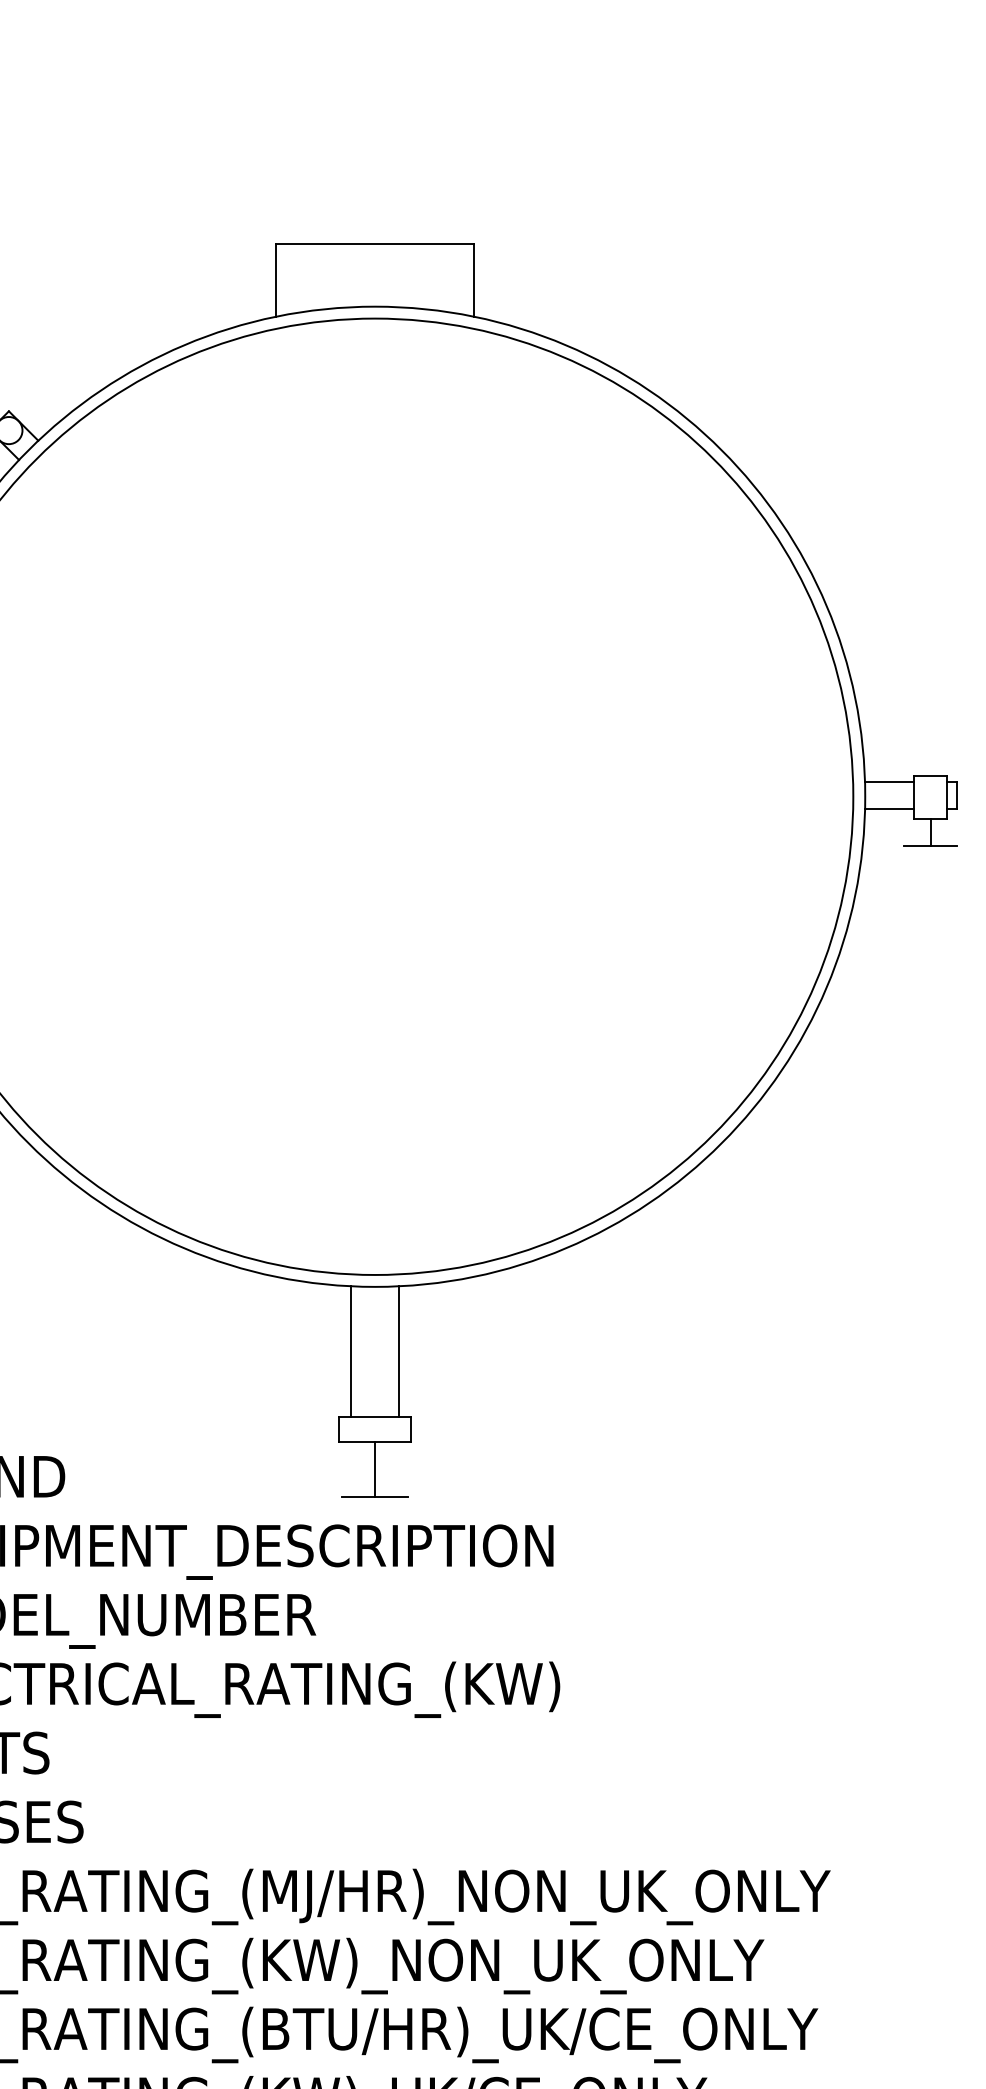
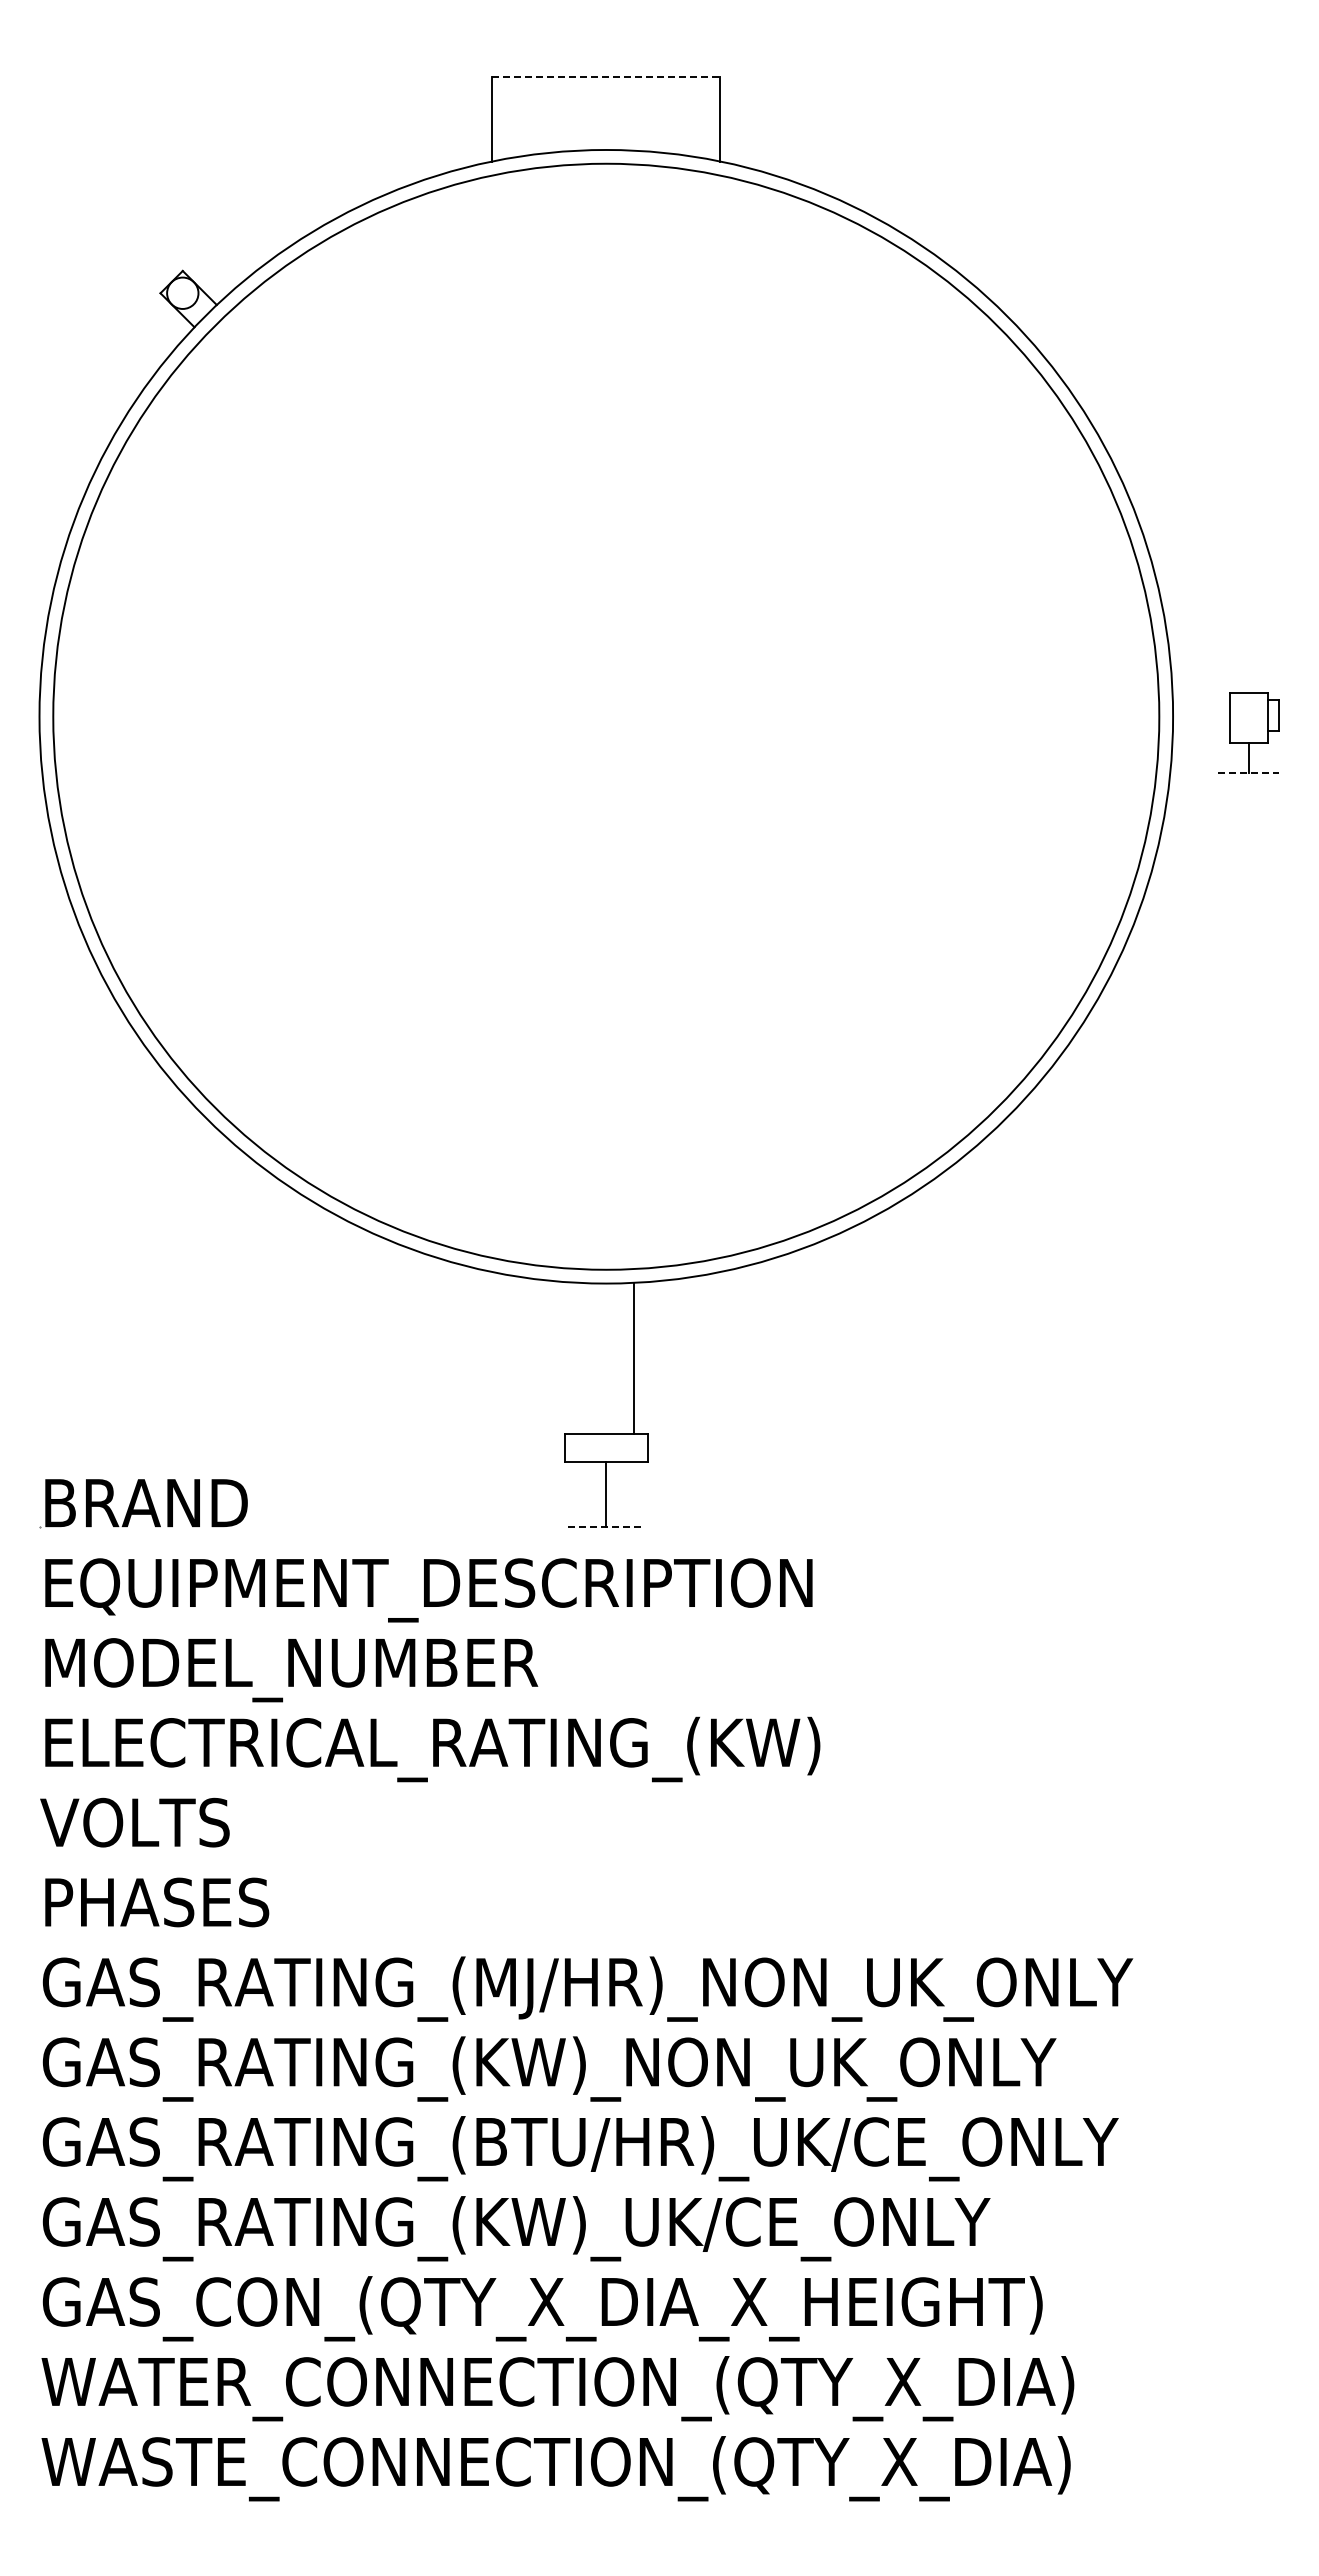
line: (375, 244) -> (606, 77), solid -> dashed
line: (888, 782) -> (1200, 700), removed
line: (888, 808) -> (1200, 730), removed
line: (931, 845) -> (1249, 773), solid -> dashed
line: (351, 1350) -> (578, 1357), removed
line: (375, 1497) -> (606, 1527), solid -> dashed

